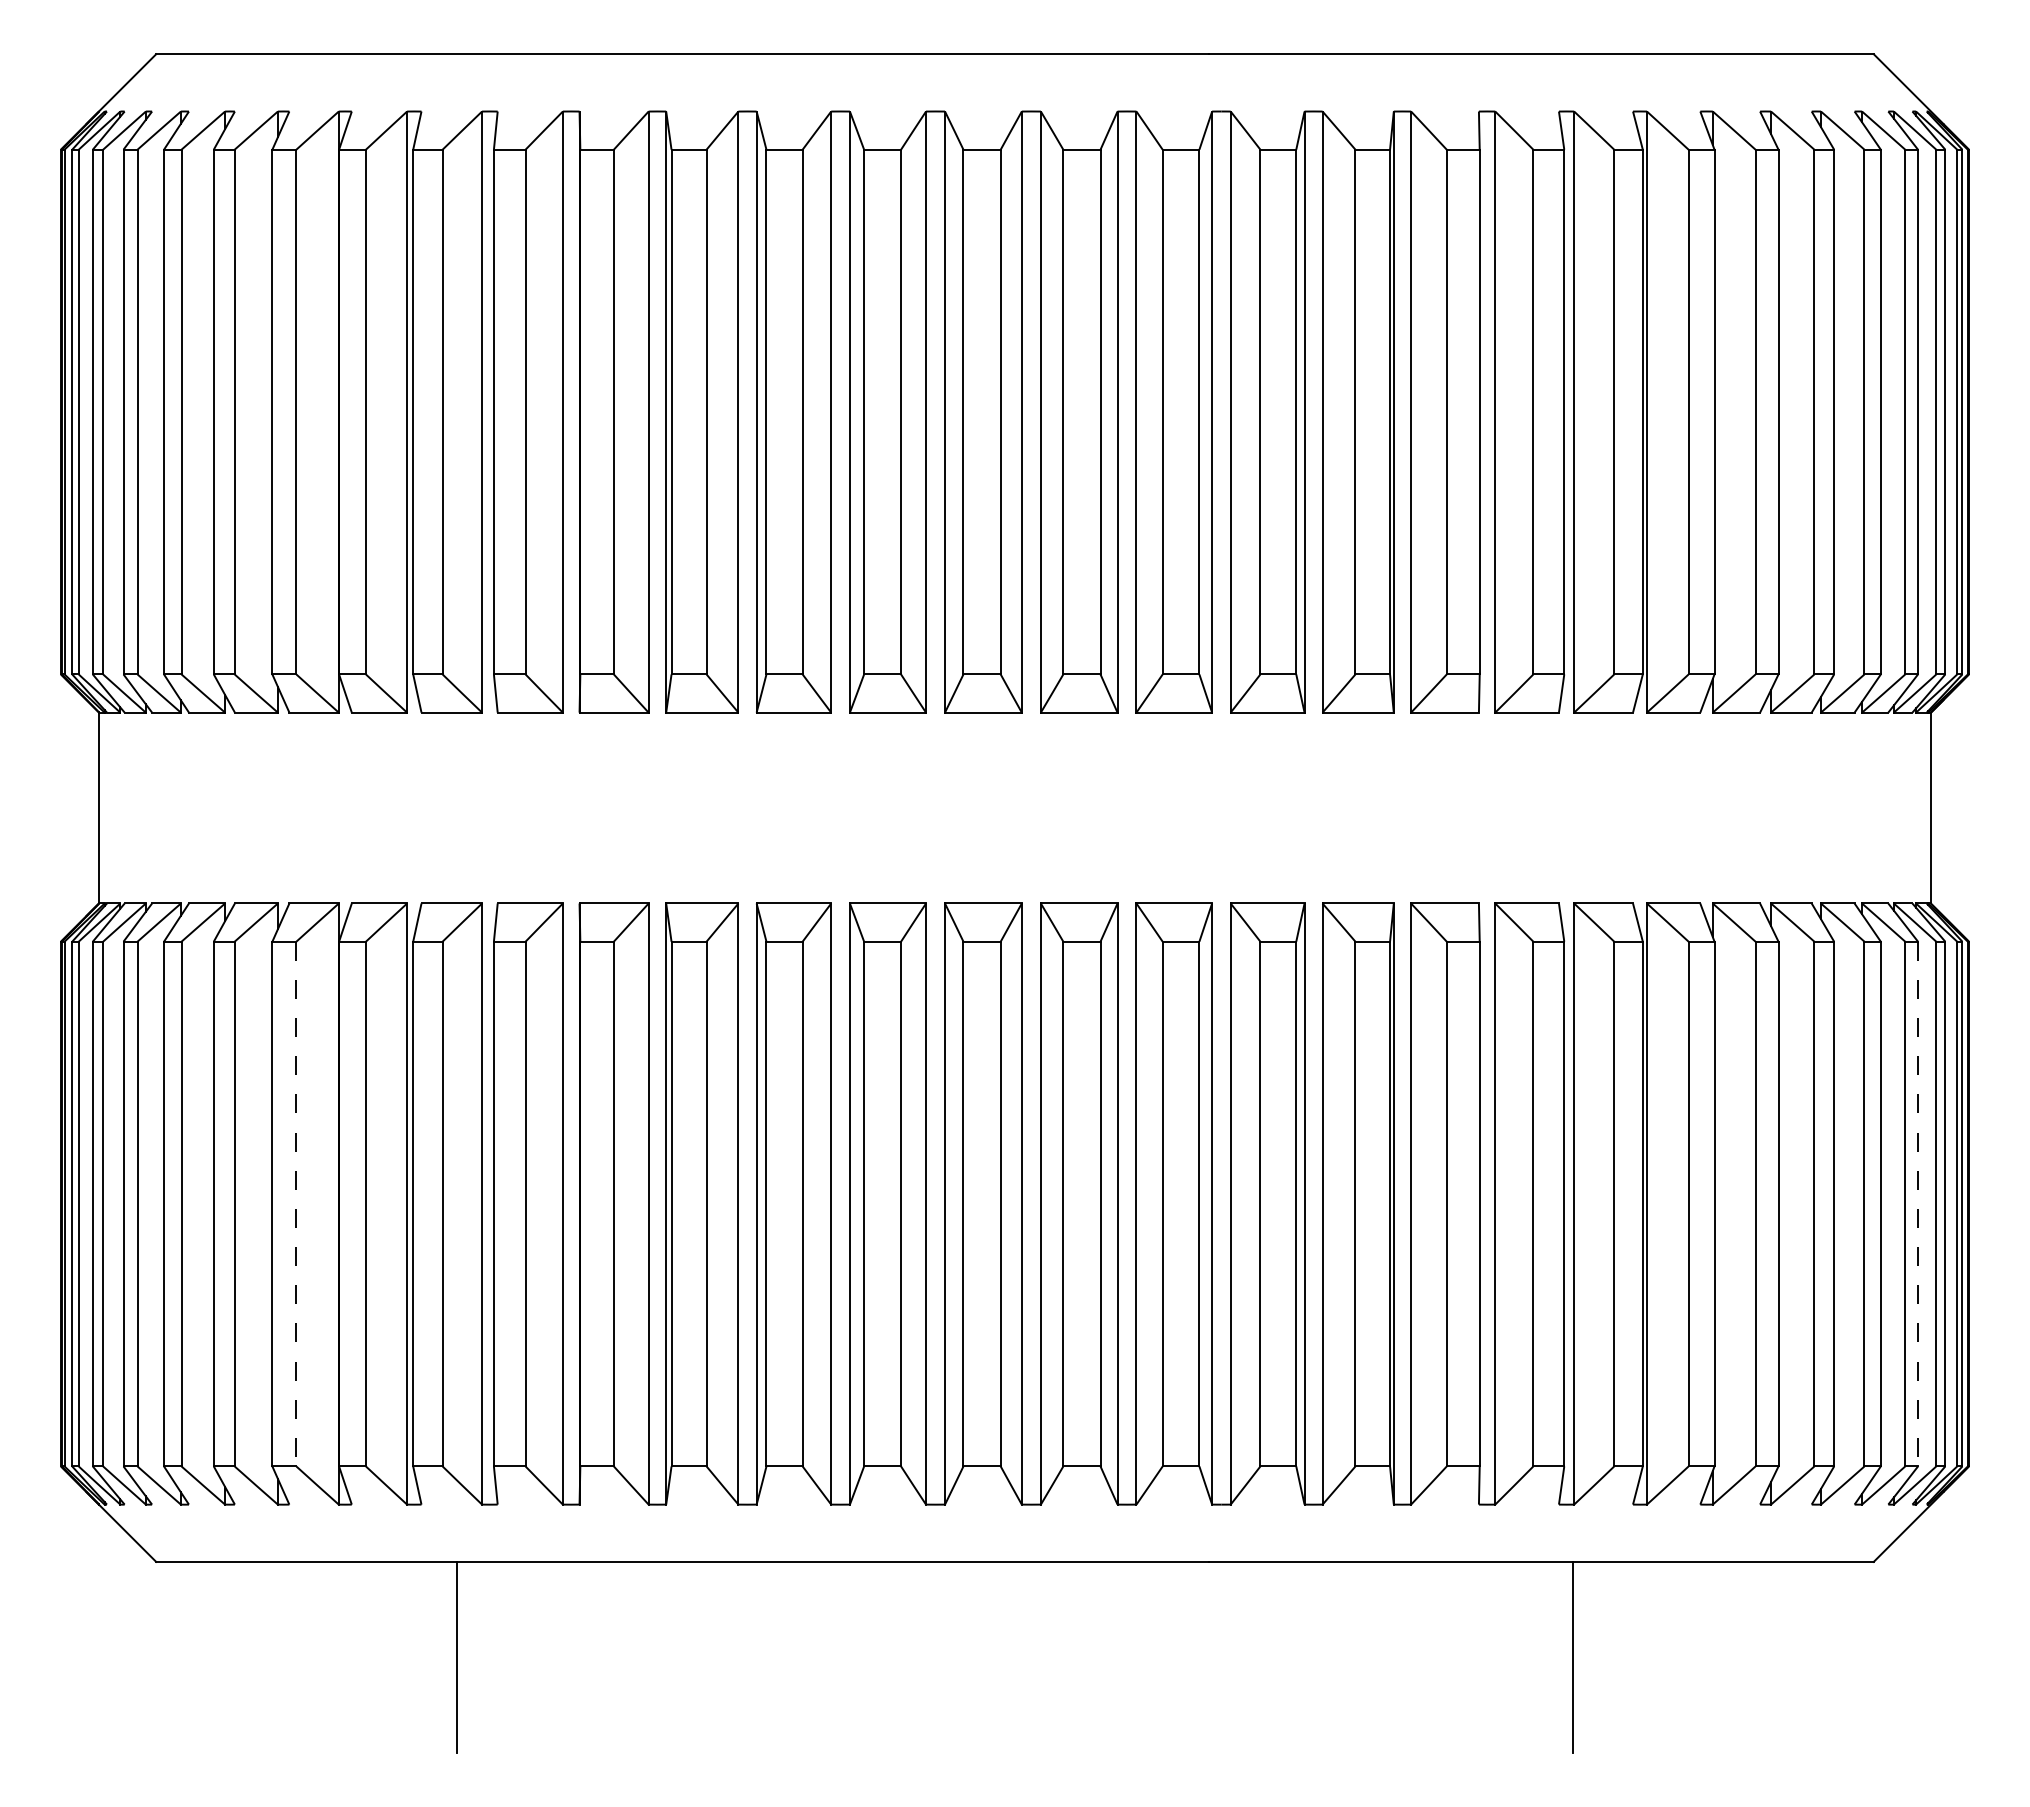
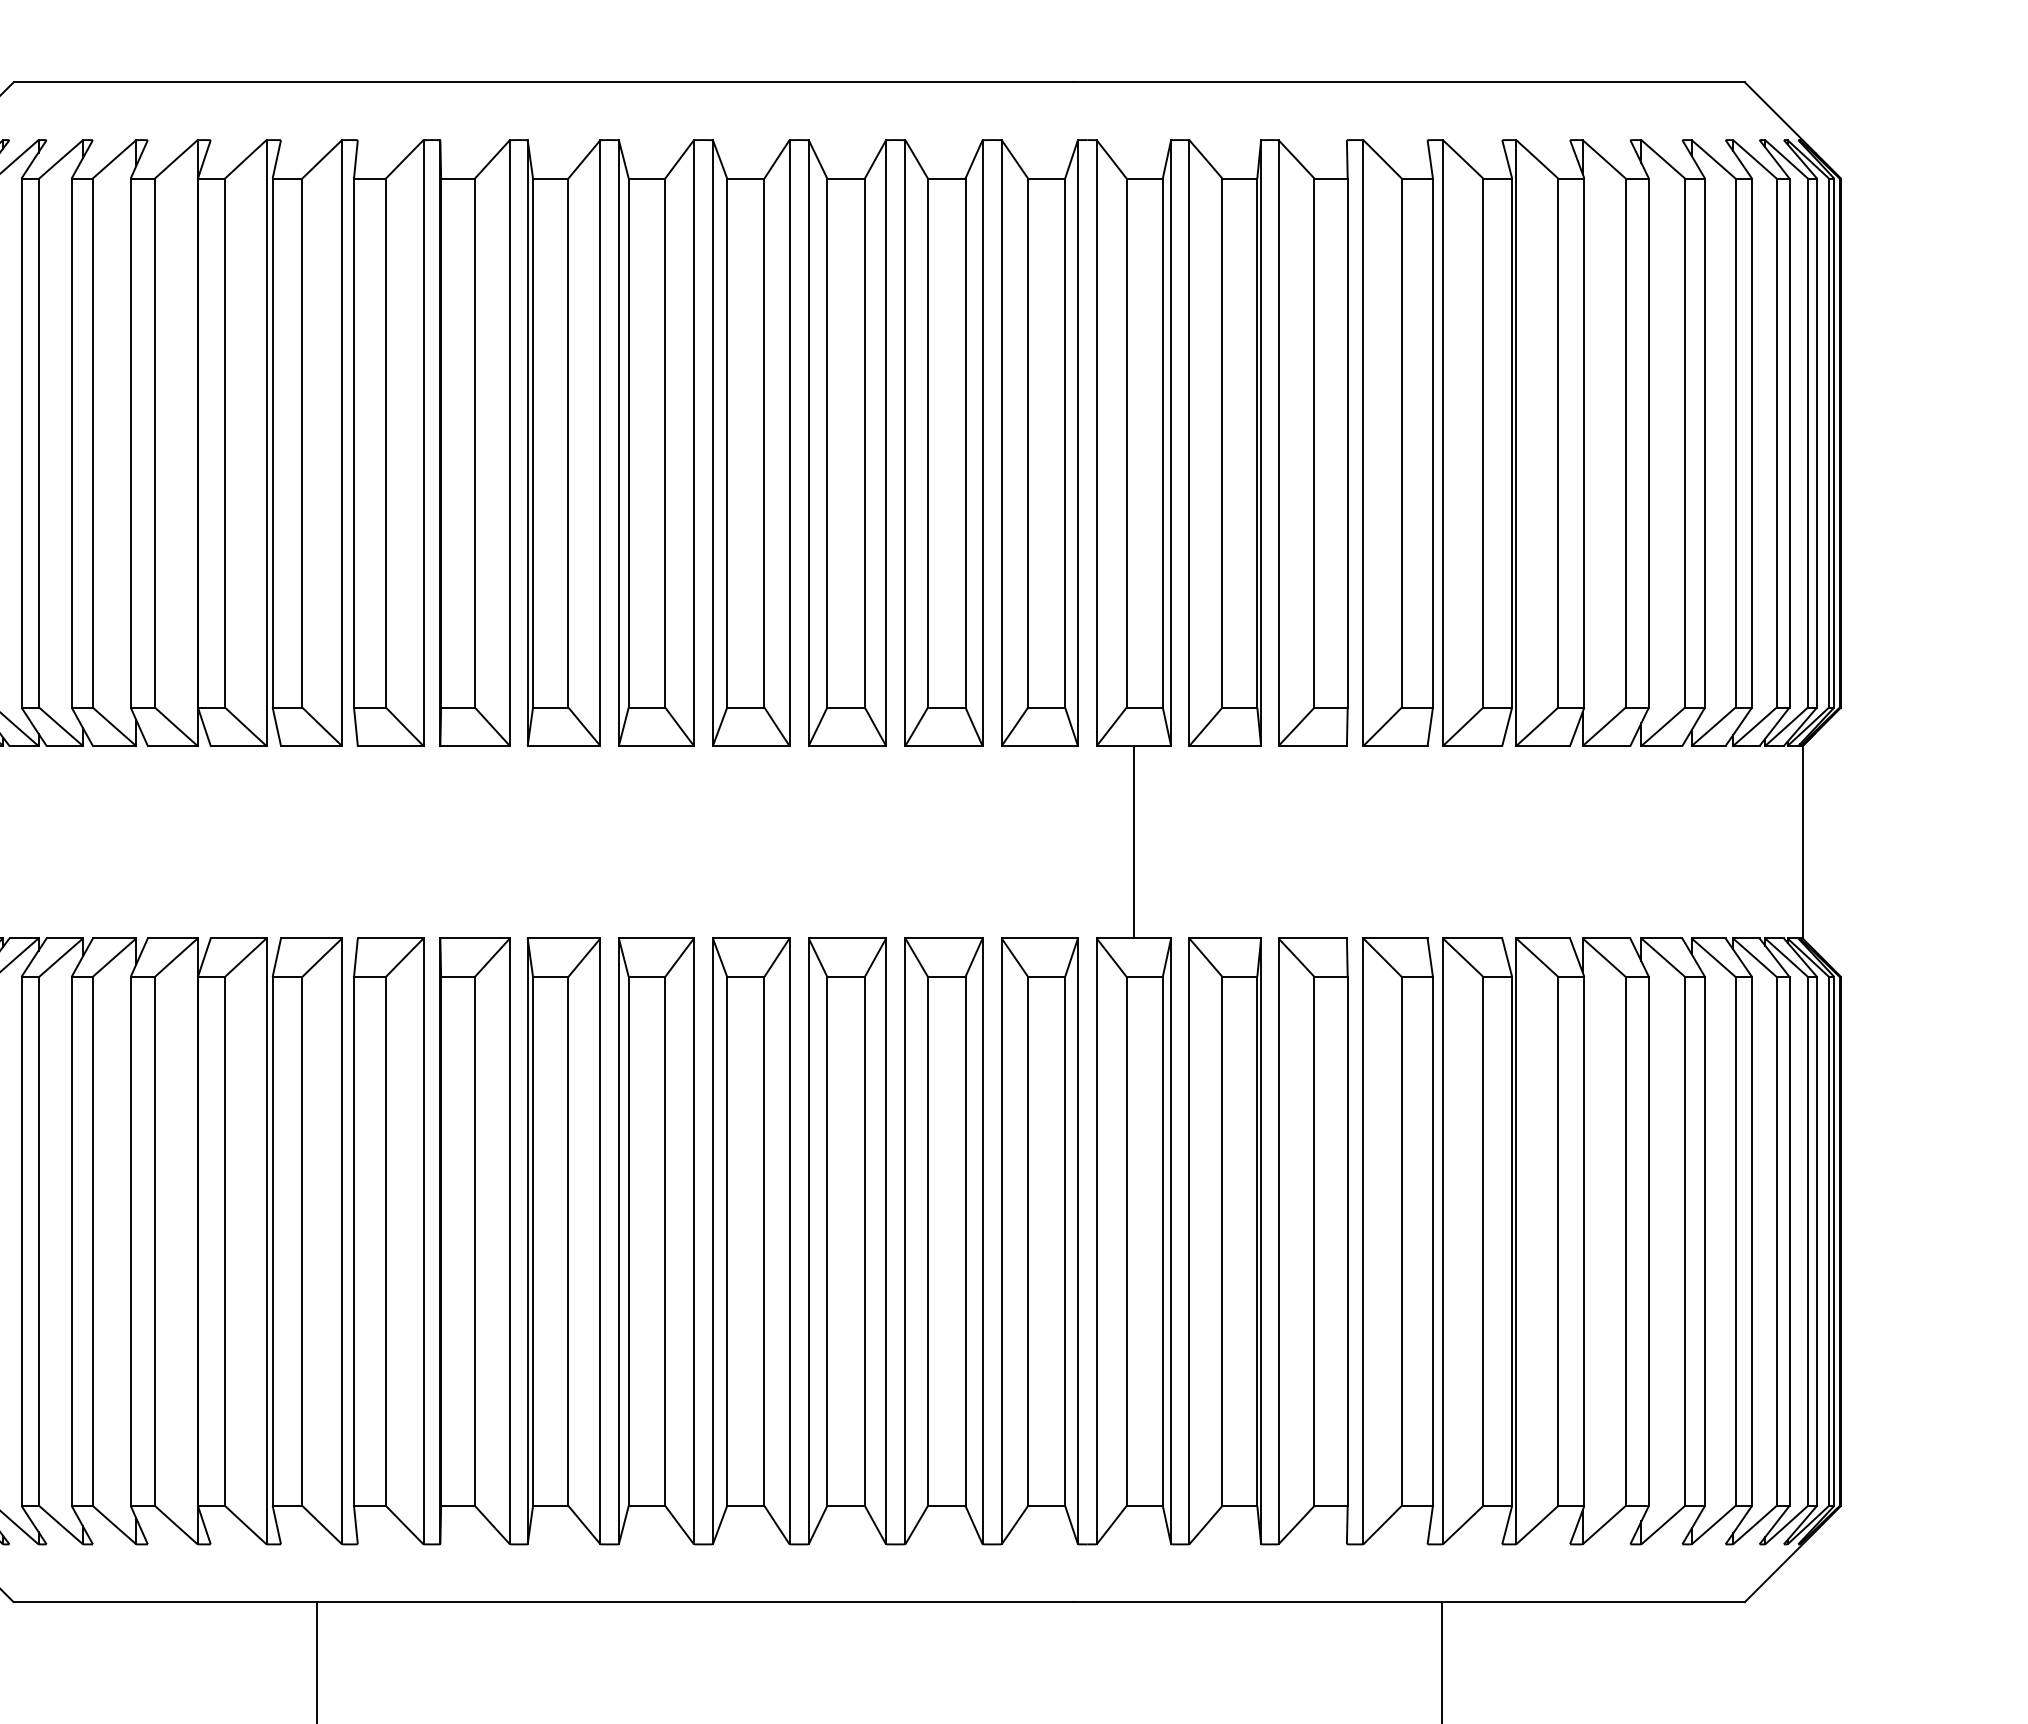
line: (1268, 807) -> (1134, 841), added
line: (296, 1204) -> (155, 1241), dashed -> solid
line: (1918, 1204) -> (1789, 1241), dashed -> solid

